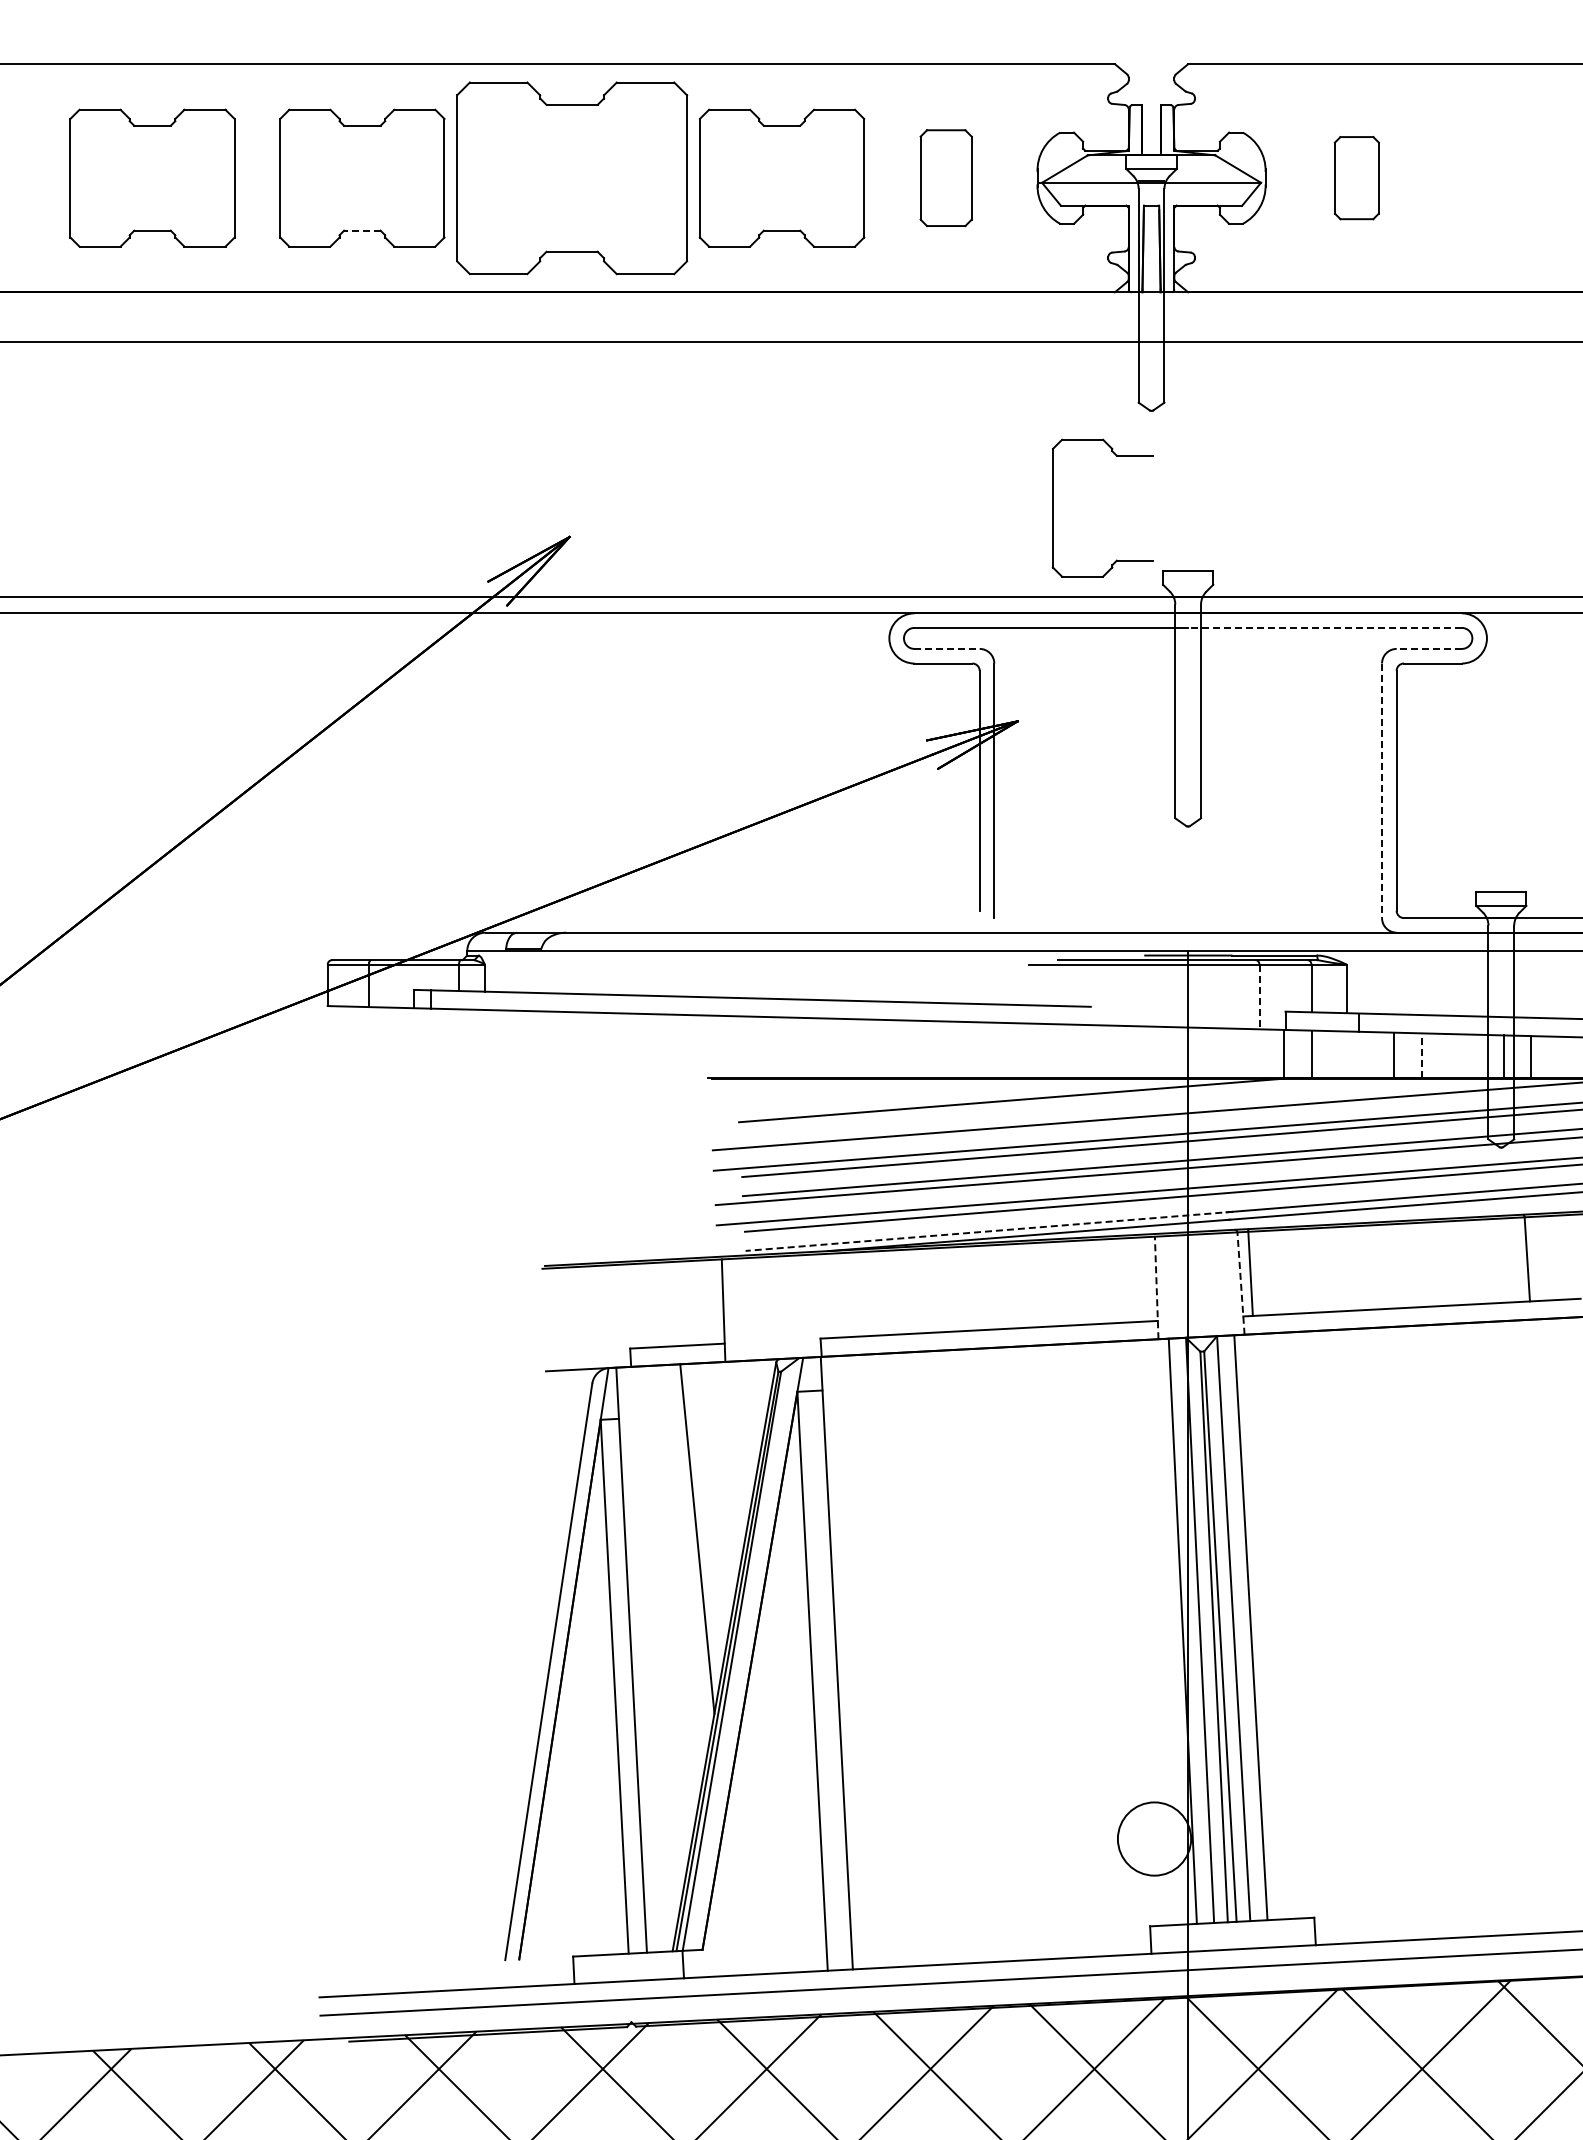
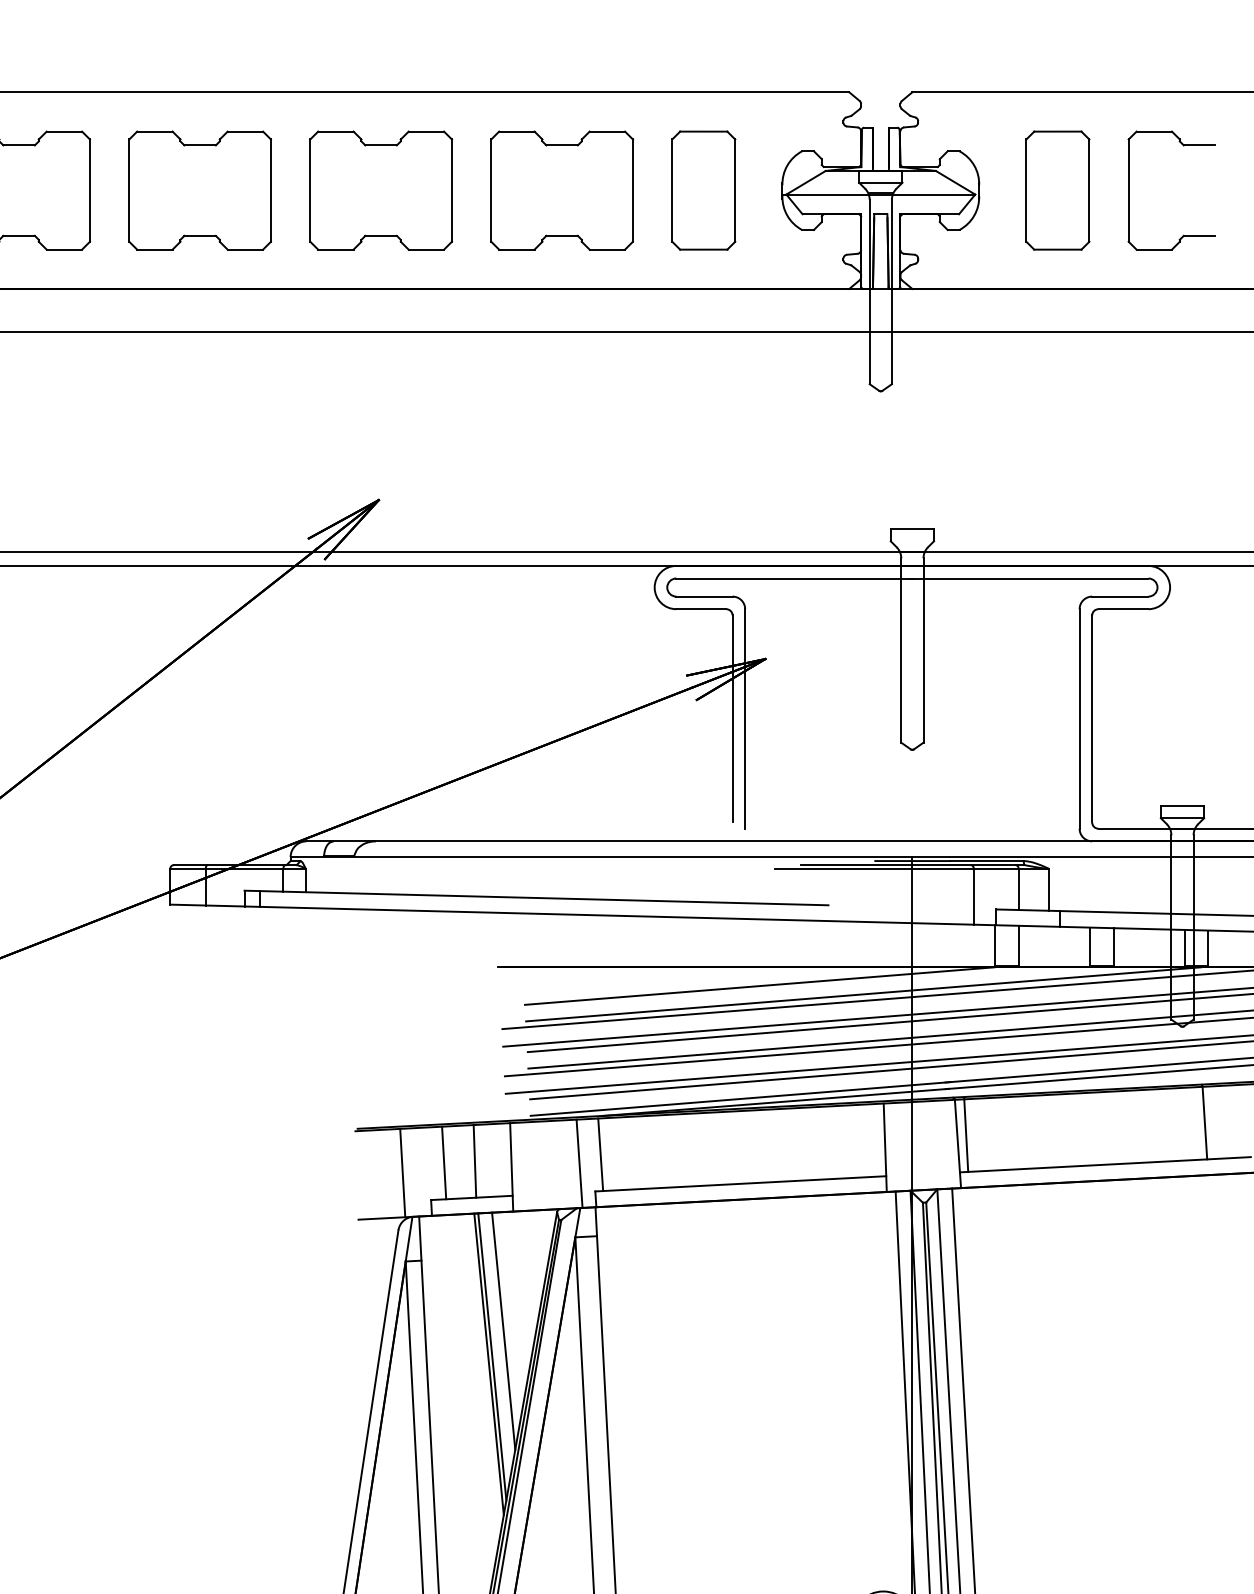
part: (572, 177) -> (381, 189), size x0.71
part: (945, 177) -> (703, 189), size x1.43
part: (1356, 177) -> (1057, 189), size x1.67
line: (361, 230) -> (199, 235), dashed -> solid
part: (1053, 507) -> (1129, 189), moved
line: (1325, 627) -> (1030, 578), dashed -> solid
line: (947, 648) -> (704, 596), dashed -> solid
line: (1429, 648) -> (1120, 596), dashed -> solid
line: (1382, 791) -> (1080, 719), dashed -> solid
line: (1259, 997) -> (973, 897), dashed -> solid
line: (1421, 1054) -> (1113, 946), dashed -> solid
line: (1131, 1109) -> (863, 993), added
line: (989, 1231) -> (741, 1099), dashed -> solid
line: (1240, 1283) -> (957, 1143), dashed -> solid
line: (1156, 1287) -> (885, 1147), dashed -> solid
line: (826, 1296) -> (600, 1155), added
line: (680, 1303) -> (474, 1161), added
line: (644, 1305) -> (443, 1162), added
line: (801, 1306) -> (578, 1163), added
line: (597, 1317) -> (402, 1173), added
line: (713, 1500) -> (502, 1331), added
line: (700, 1530) -> (491, 1356), added

